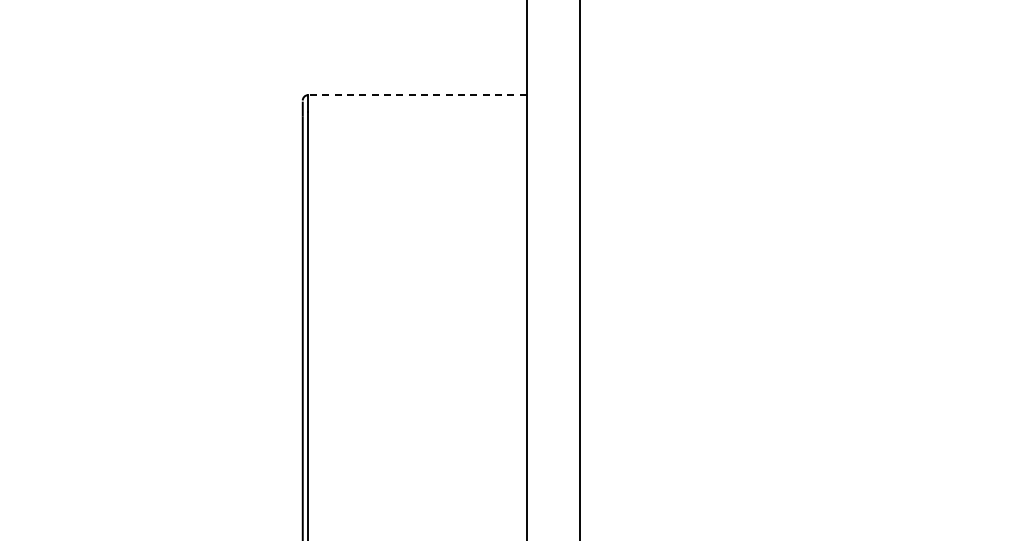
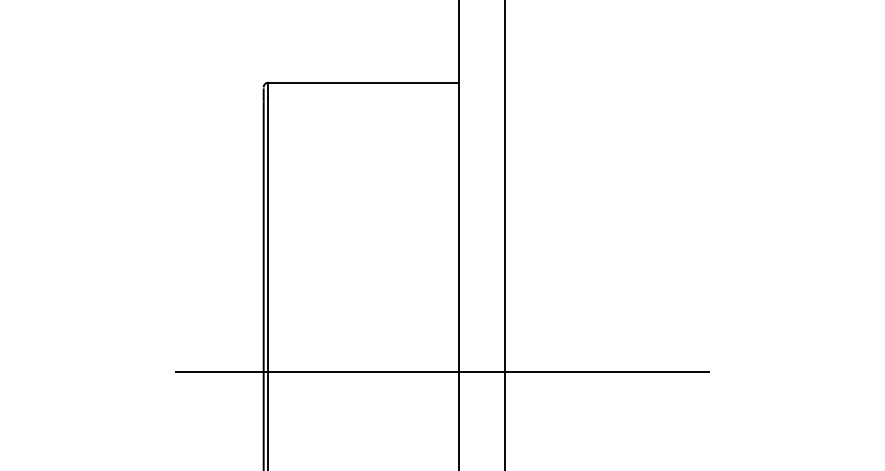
line: (416, 95) -> (362, 83), dashed -> solid
line: (507, 427) -> (442, 372), added

